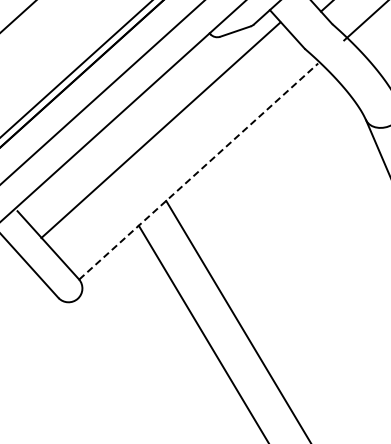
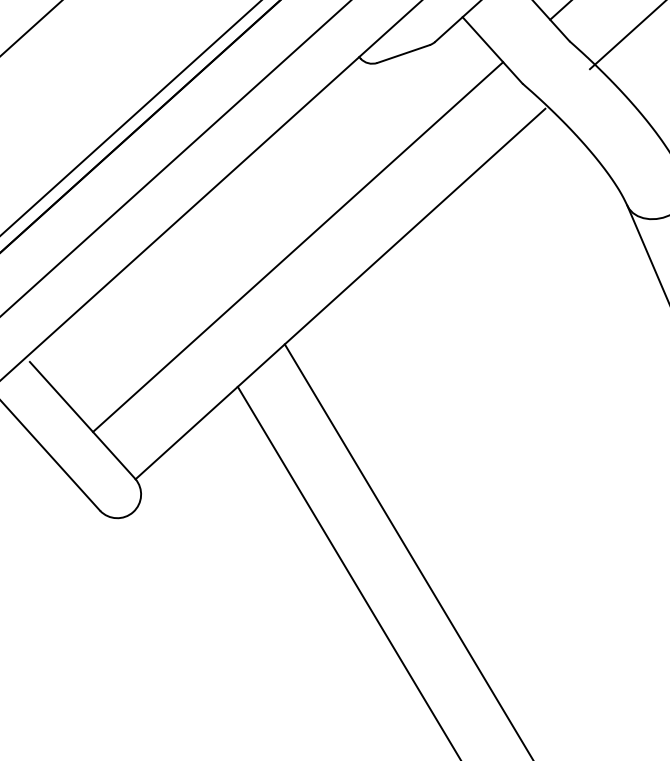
line: (160, 130) -> (297, 247), moved
line: (199, 171) -> (341, 293), dashed -> solid

